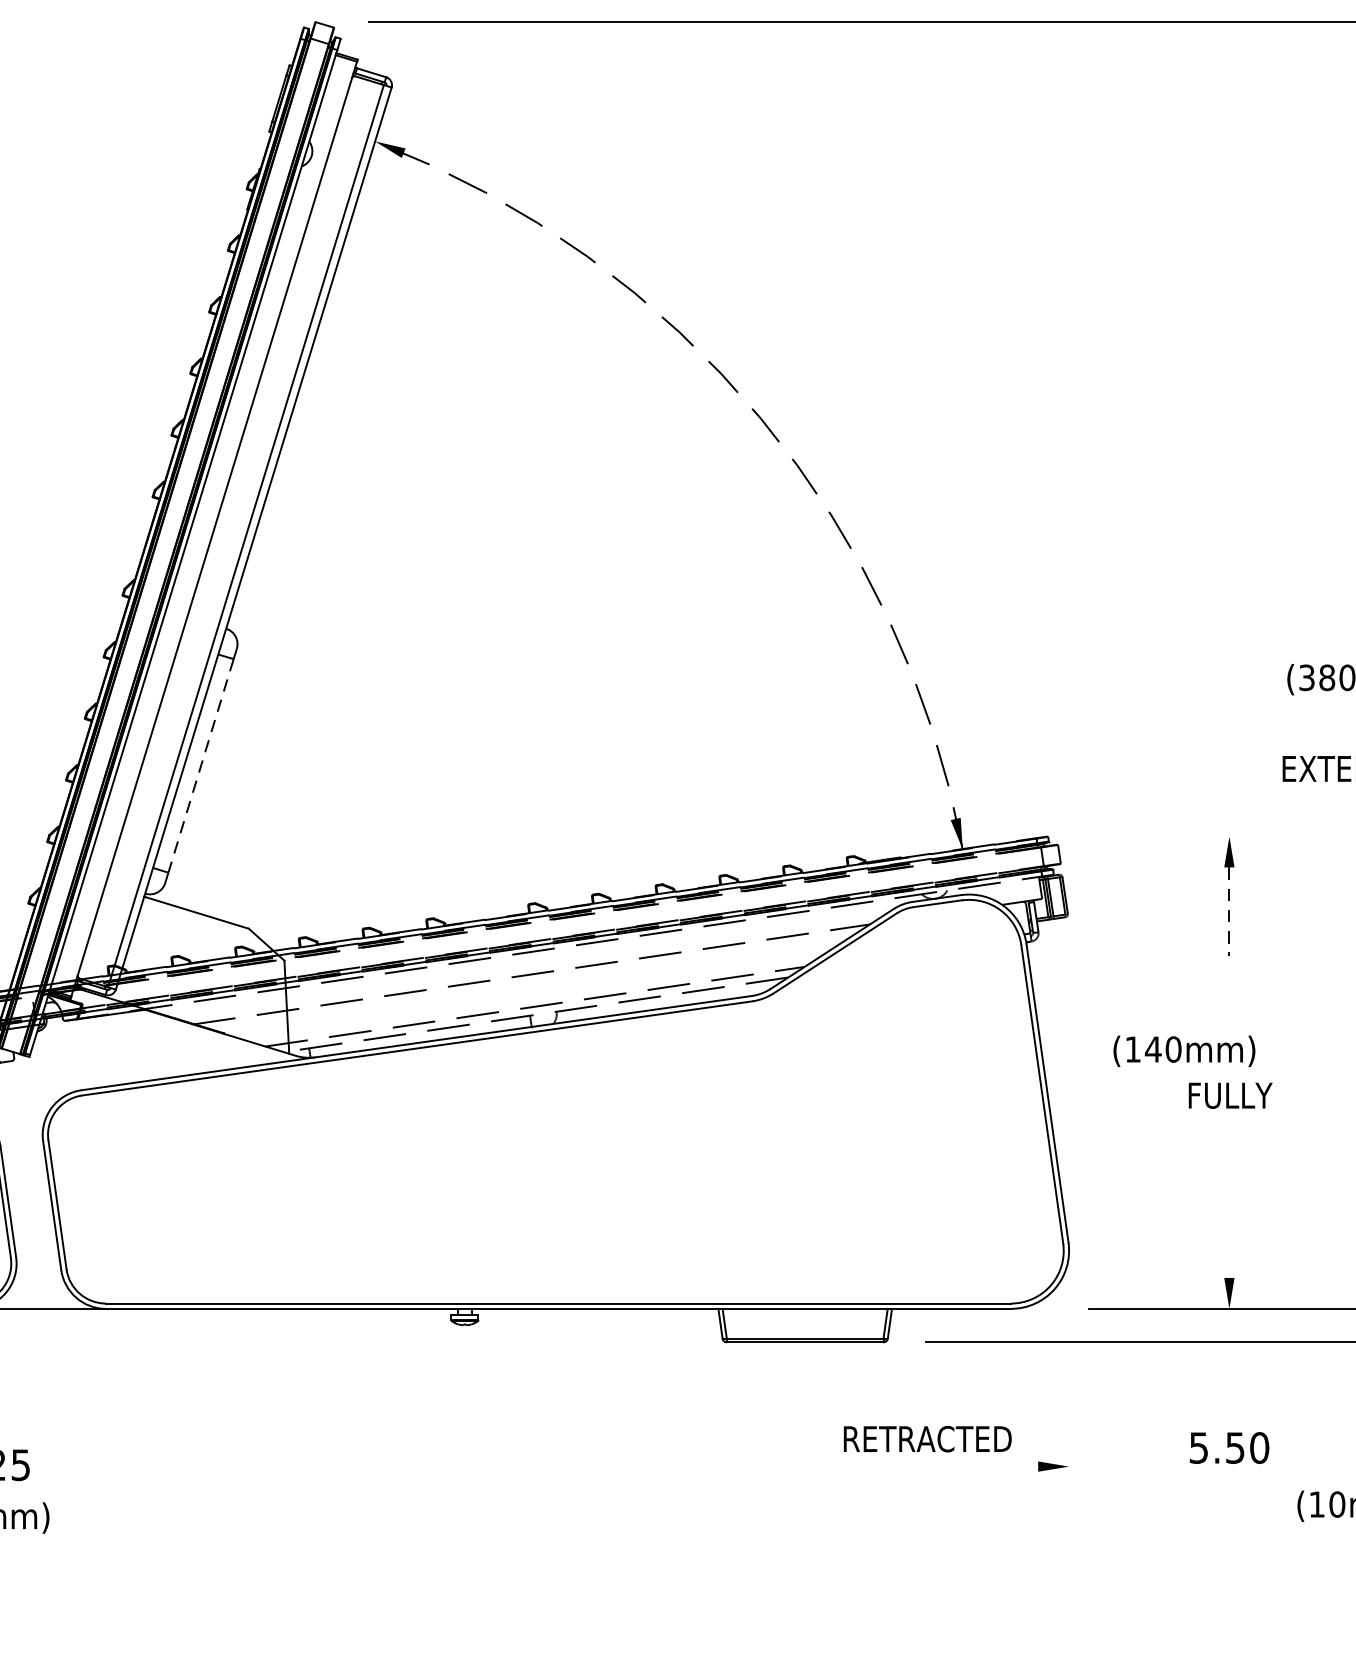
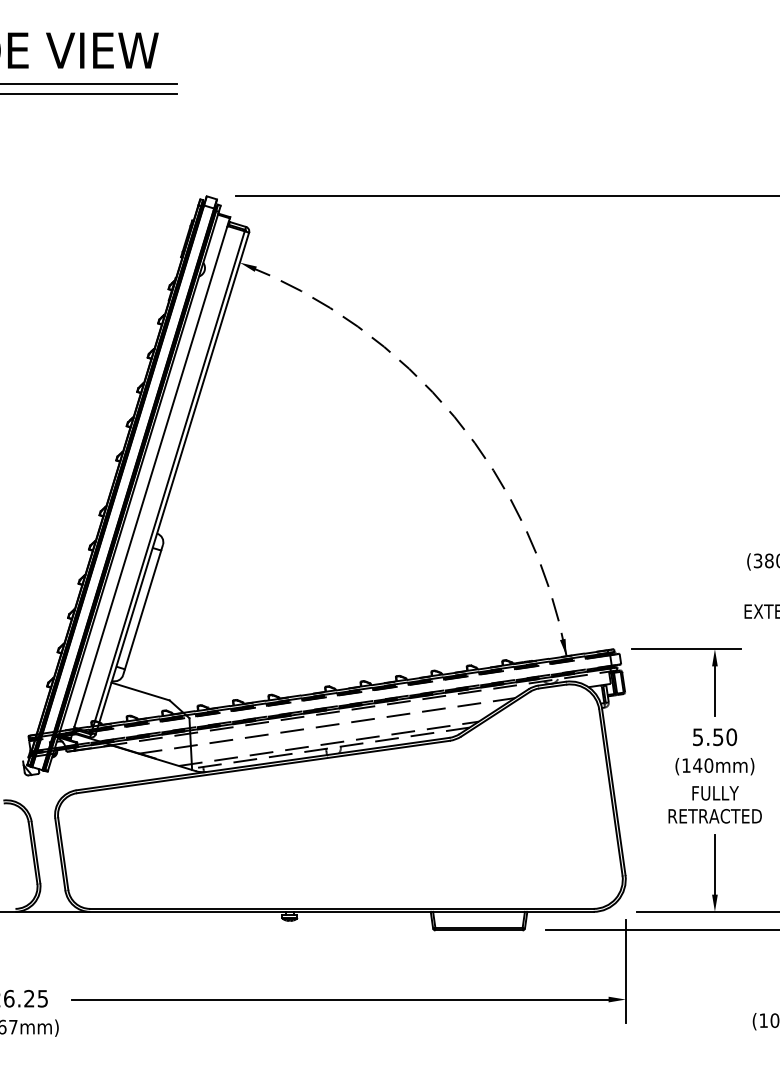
line: (199, 766) -> (142, 610), dashed -> solid
line: (1178, 837) -> (686, 649), added
line: (1228, 912) -> (714, 691), dashed -> solid
text: (1183, 1051) -> (714, 766), moved
line: (1228, 1223) -> (714, 864), added
line: (1068, 1416) -> (625, 971), added
text: (926, 1439) -> (714, 816), moved
text: (1230, 1448) -> (715, 737), moved
line: (554, 1466) -> (339, 999), added

